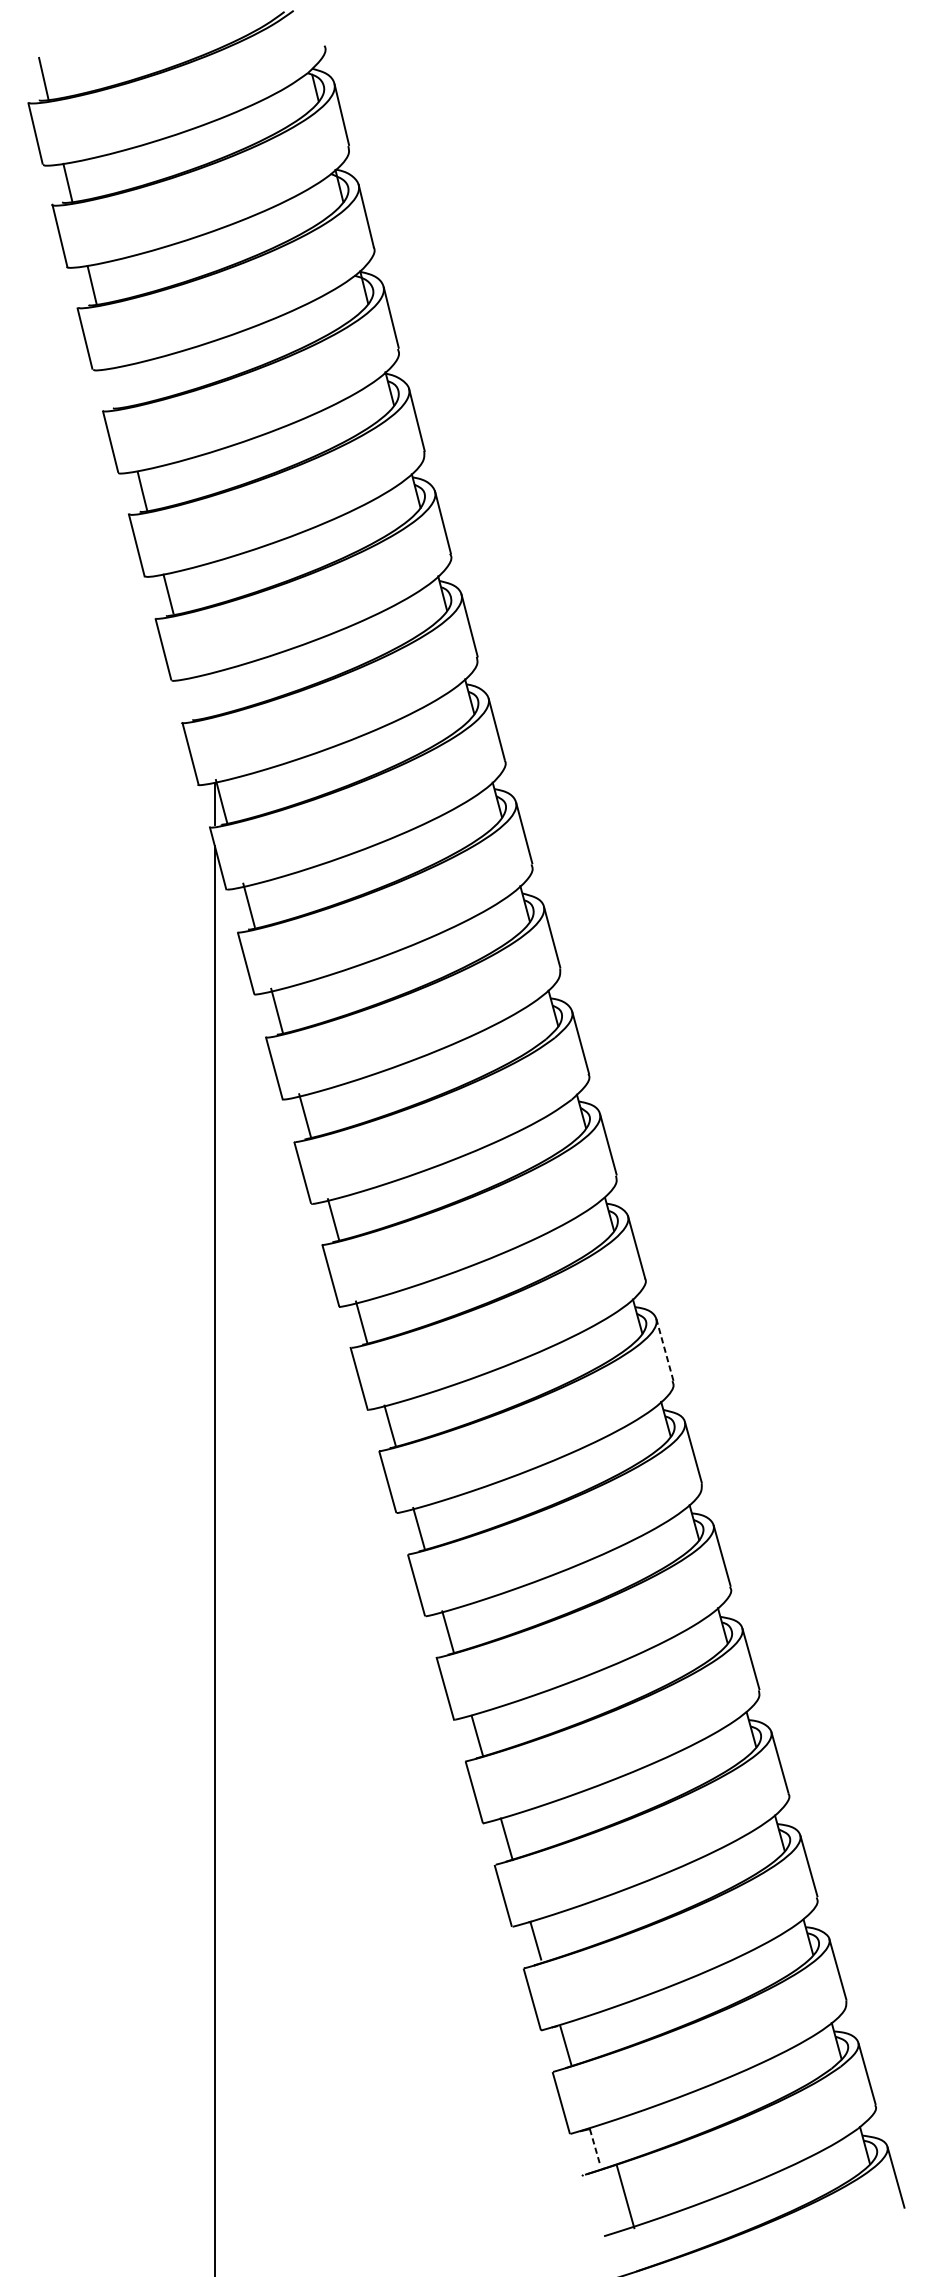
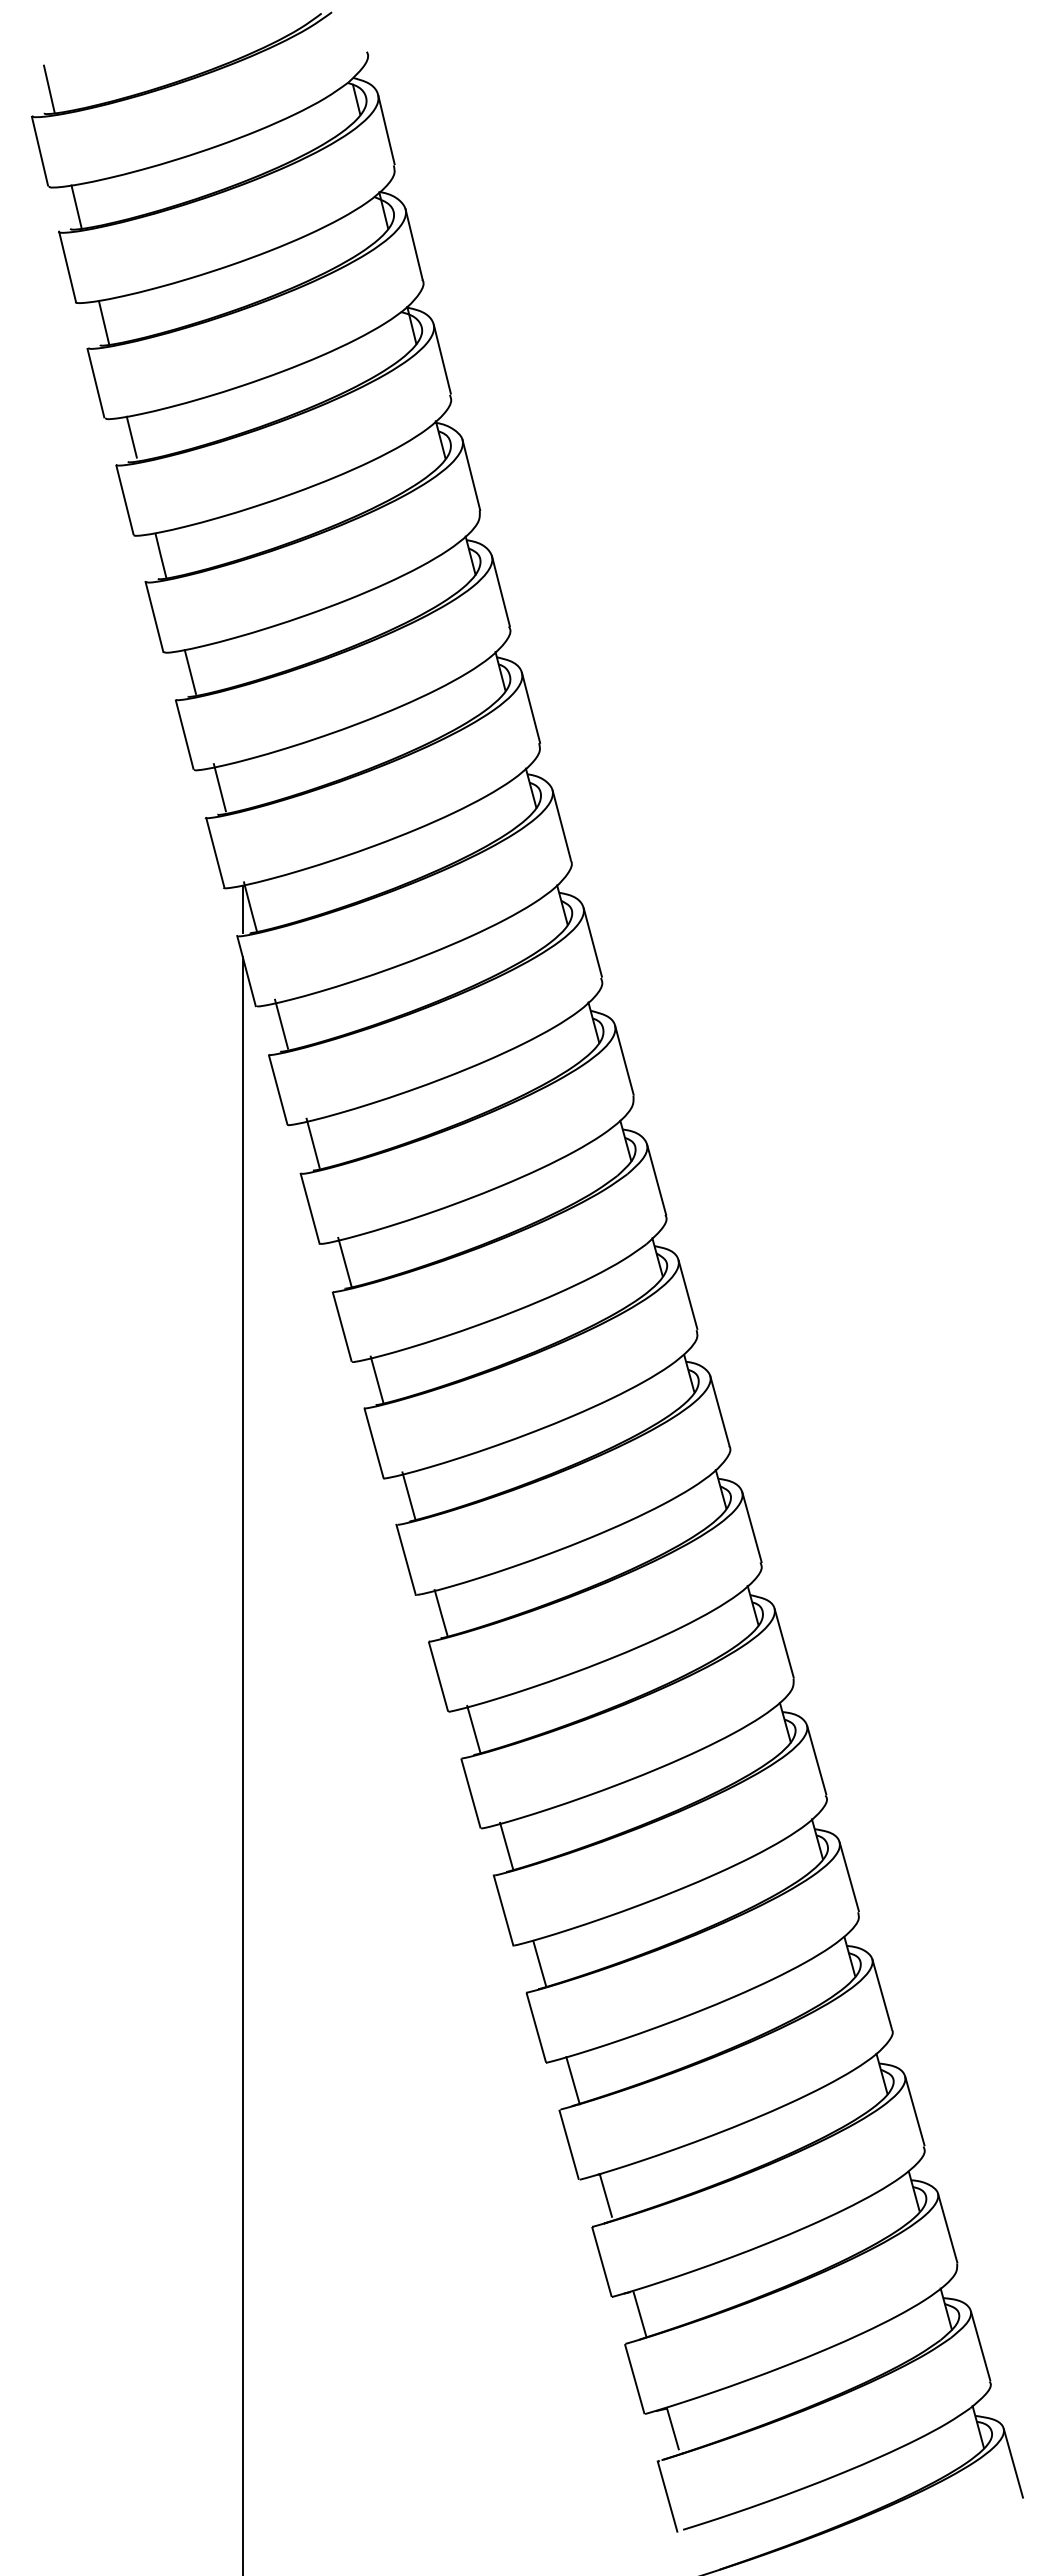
line: (116, 385) -> (131, 436), added
line: (194, 696) -> (219, 787), added
line: (664, 1349) -> (751, 1526), dashed -> solid
line: (595, 2147) -> (673, 2429), dashed -> solid
line: (625, 2197) -> (667, 2496), moved

